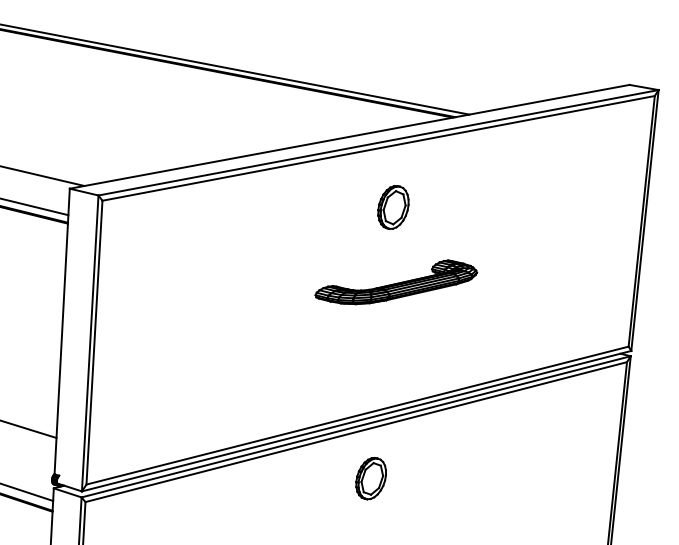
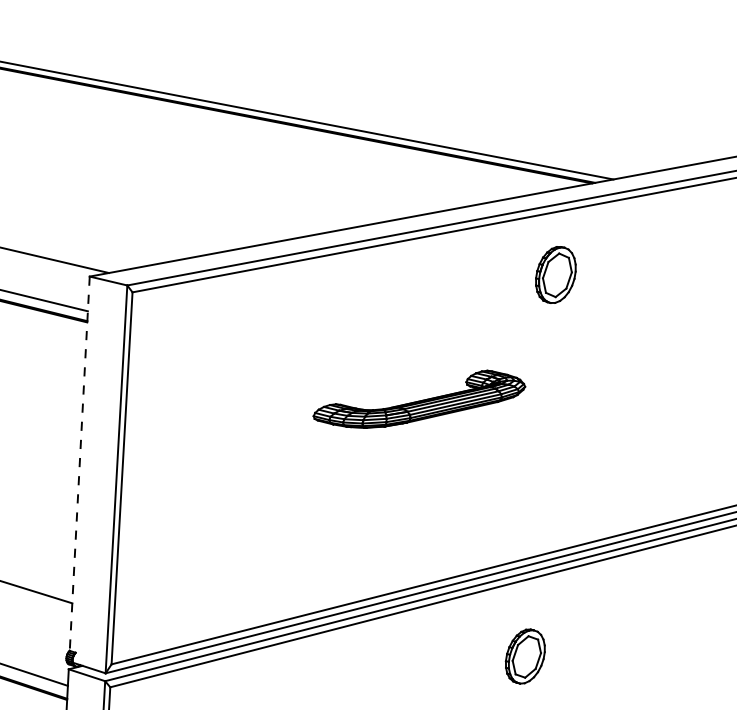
part: (393, 207) -> (555, 274), moved
part: (396, 282) -> (419, 399), moved
line: (62, 331) -> (80, 463), solid -> dashed
part: (370, 478) -> (524, 656), moved

